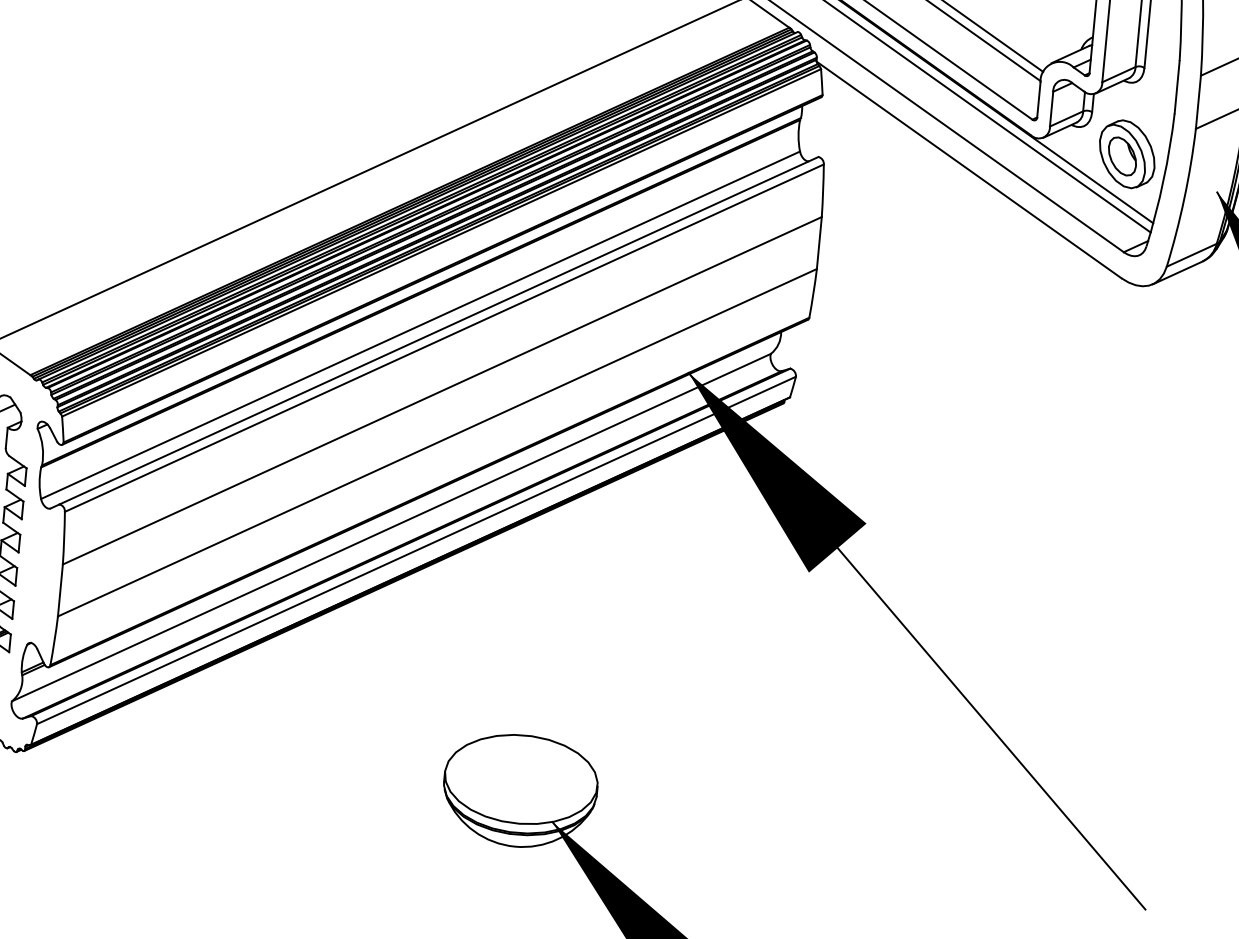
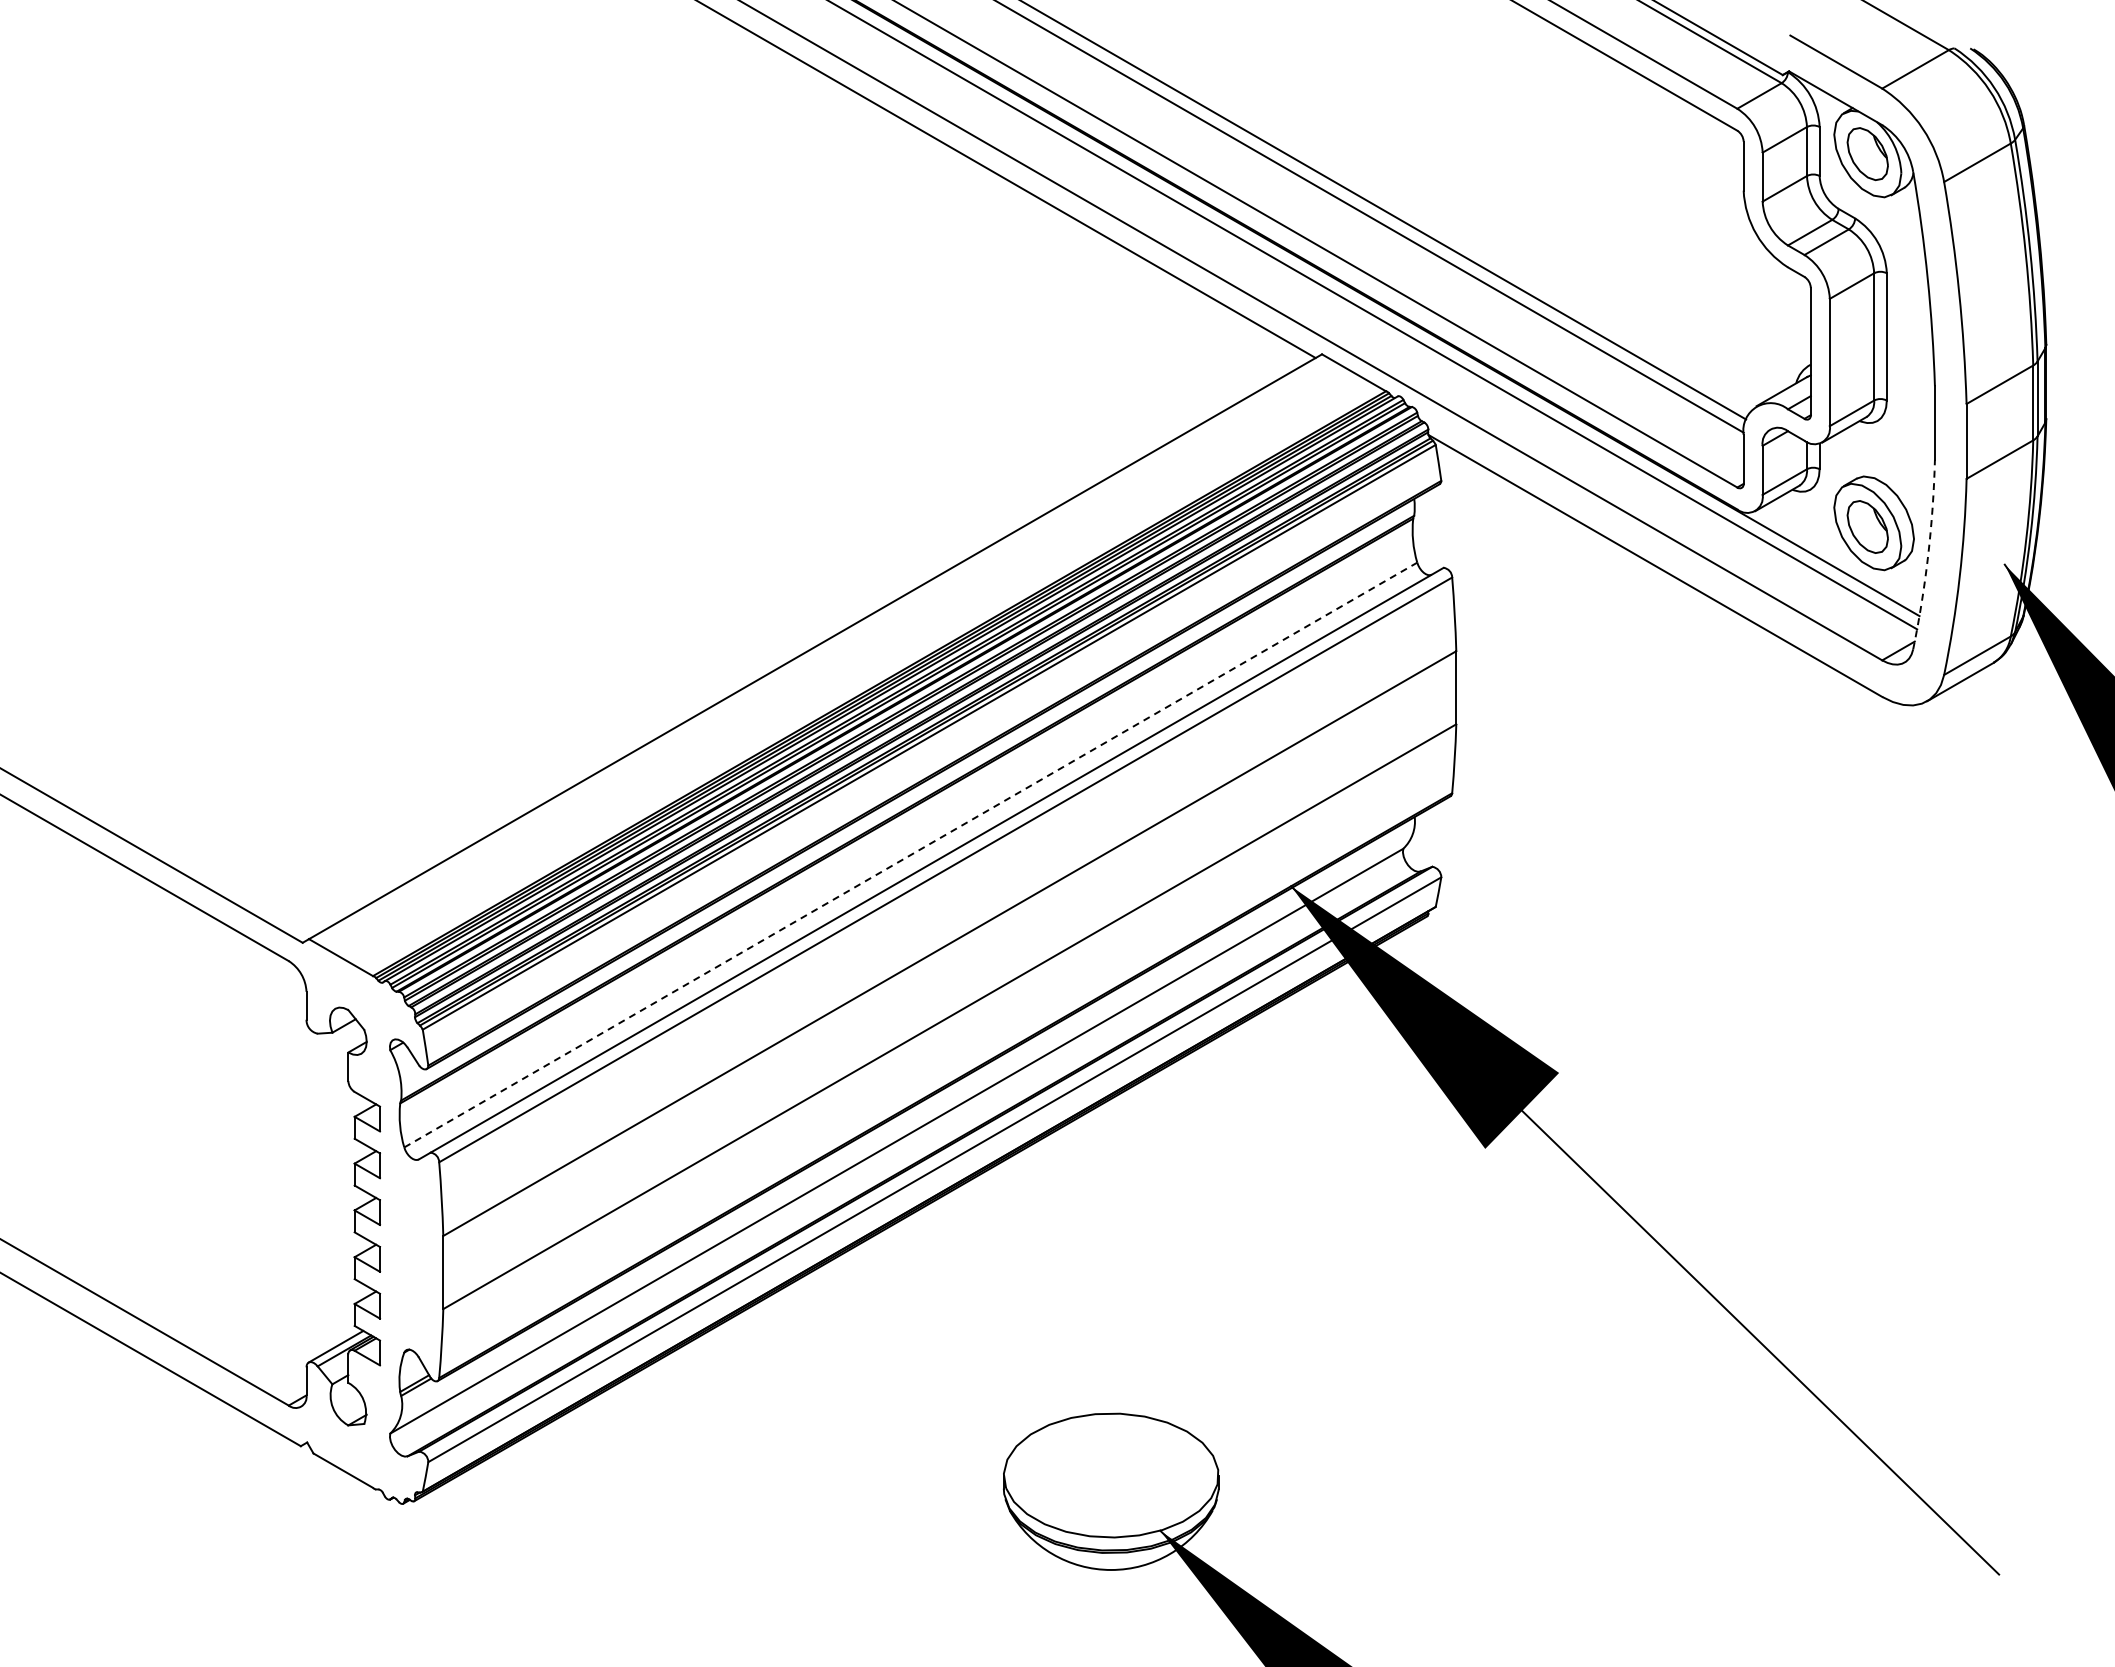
arc: (1163, 180) -> (1928, 555), solid -> dashed
line: (420, 325) -> (910, 855), solid -> dashed

